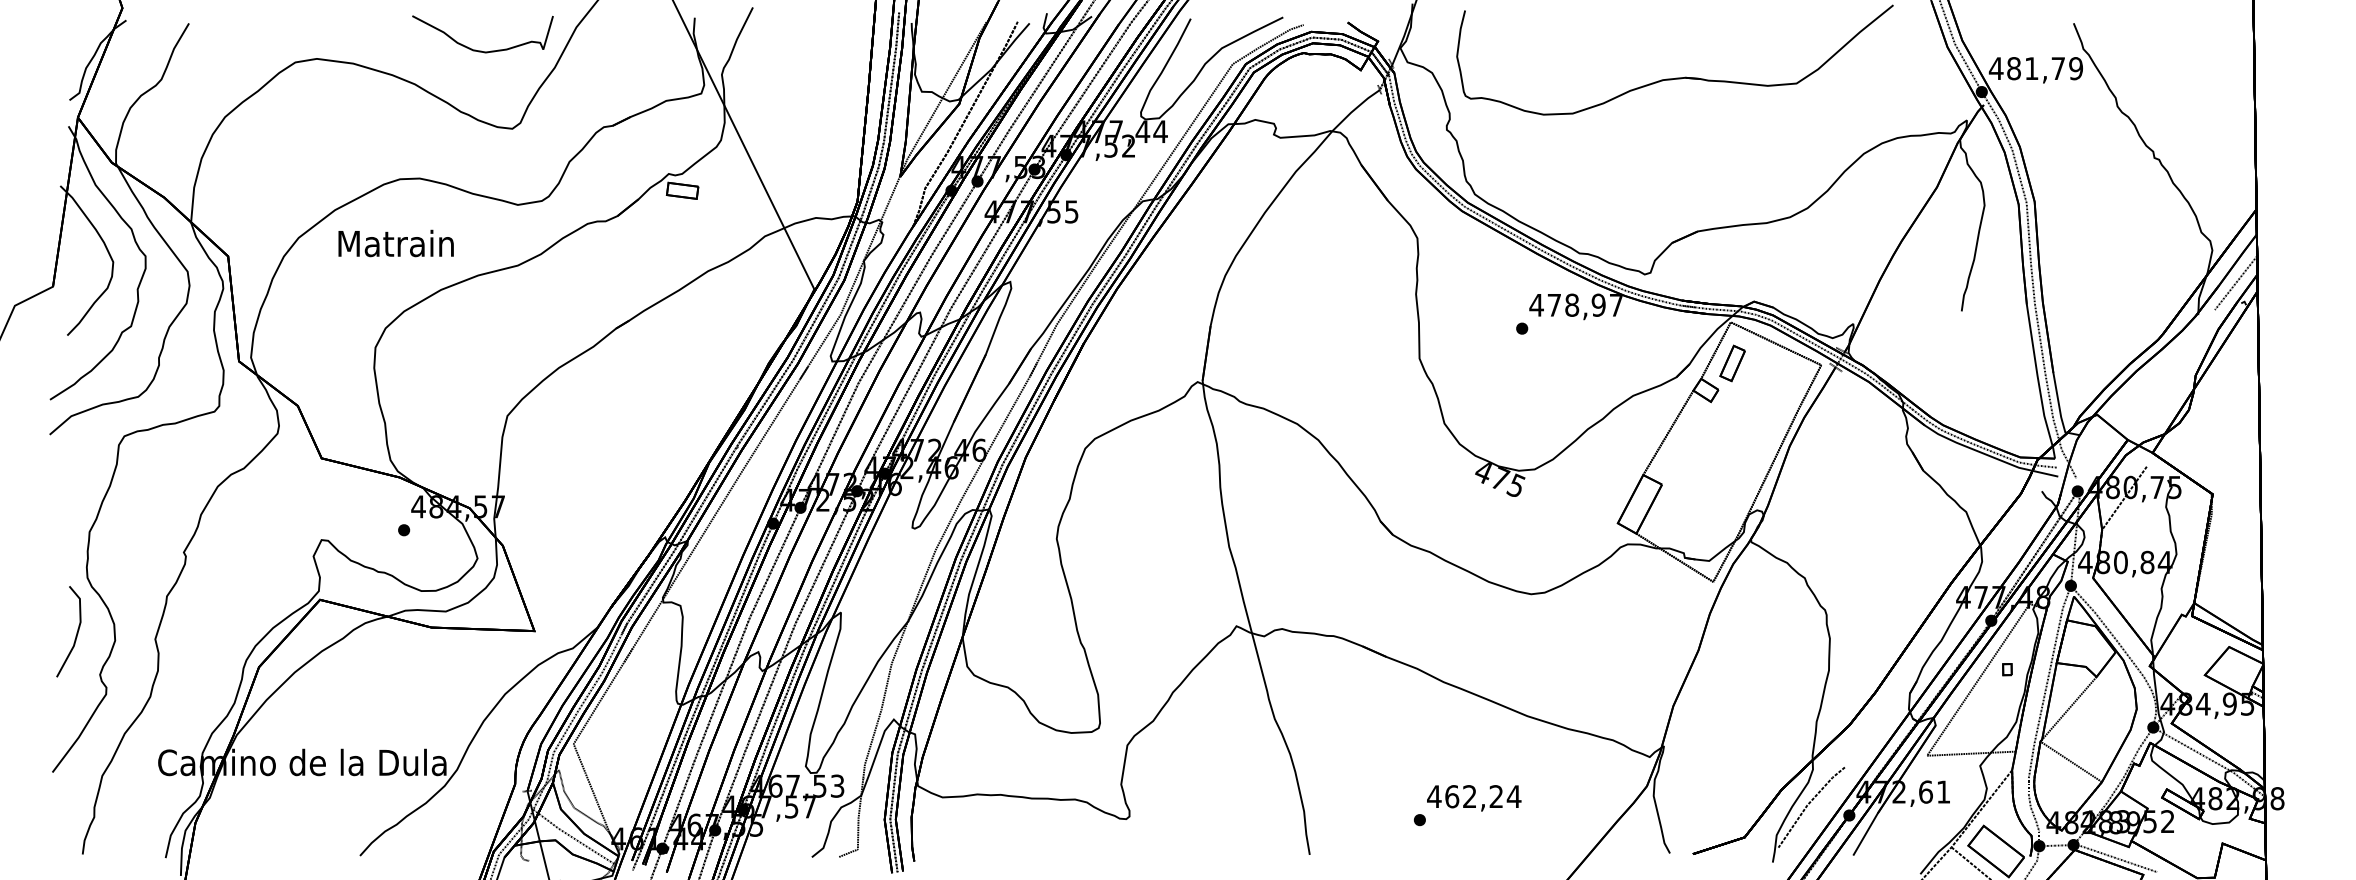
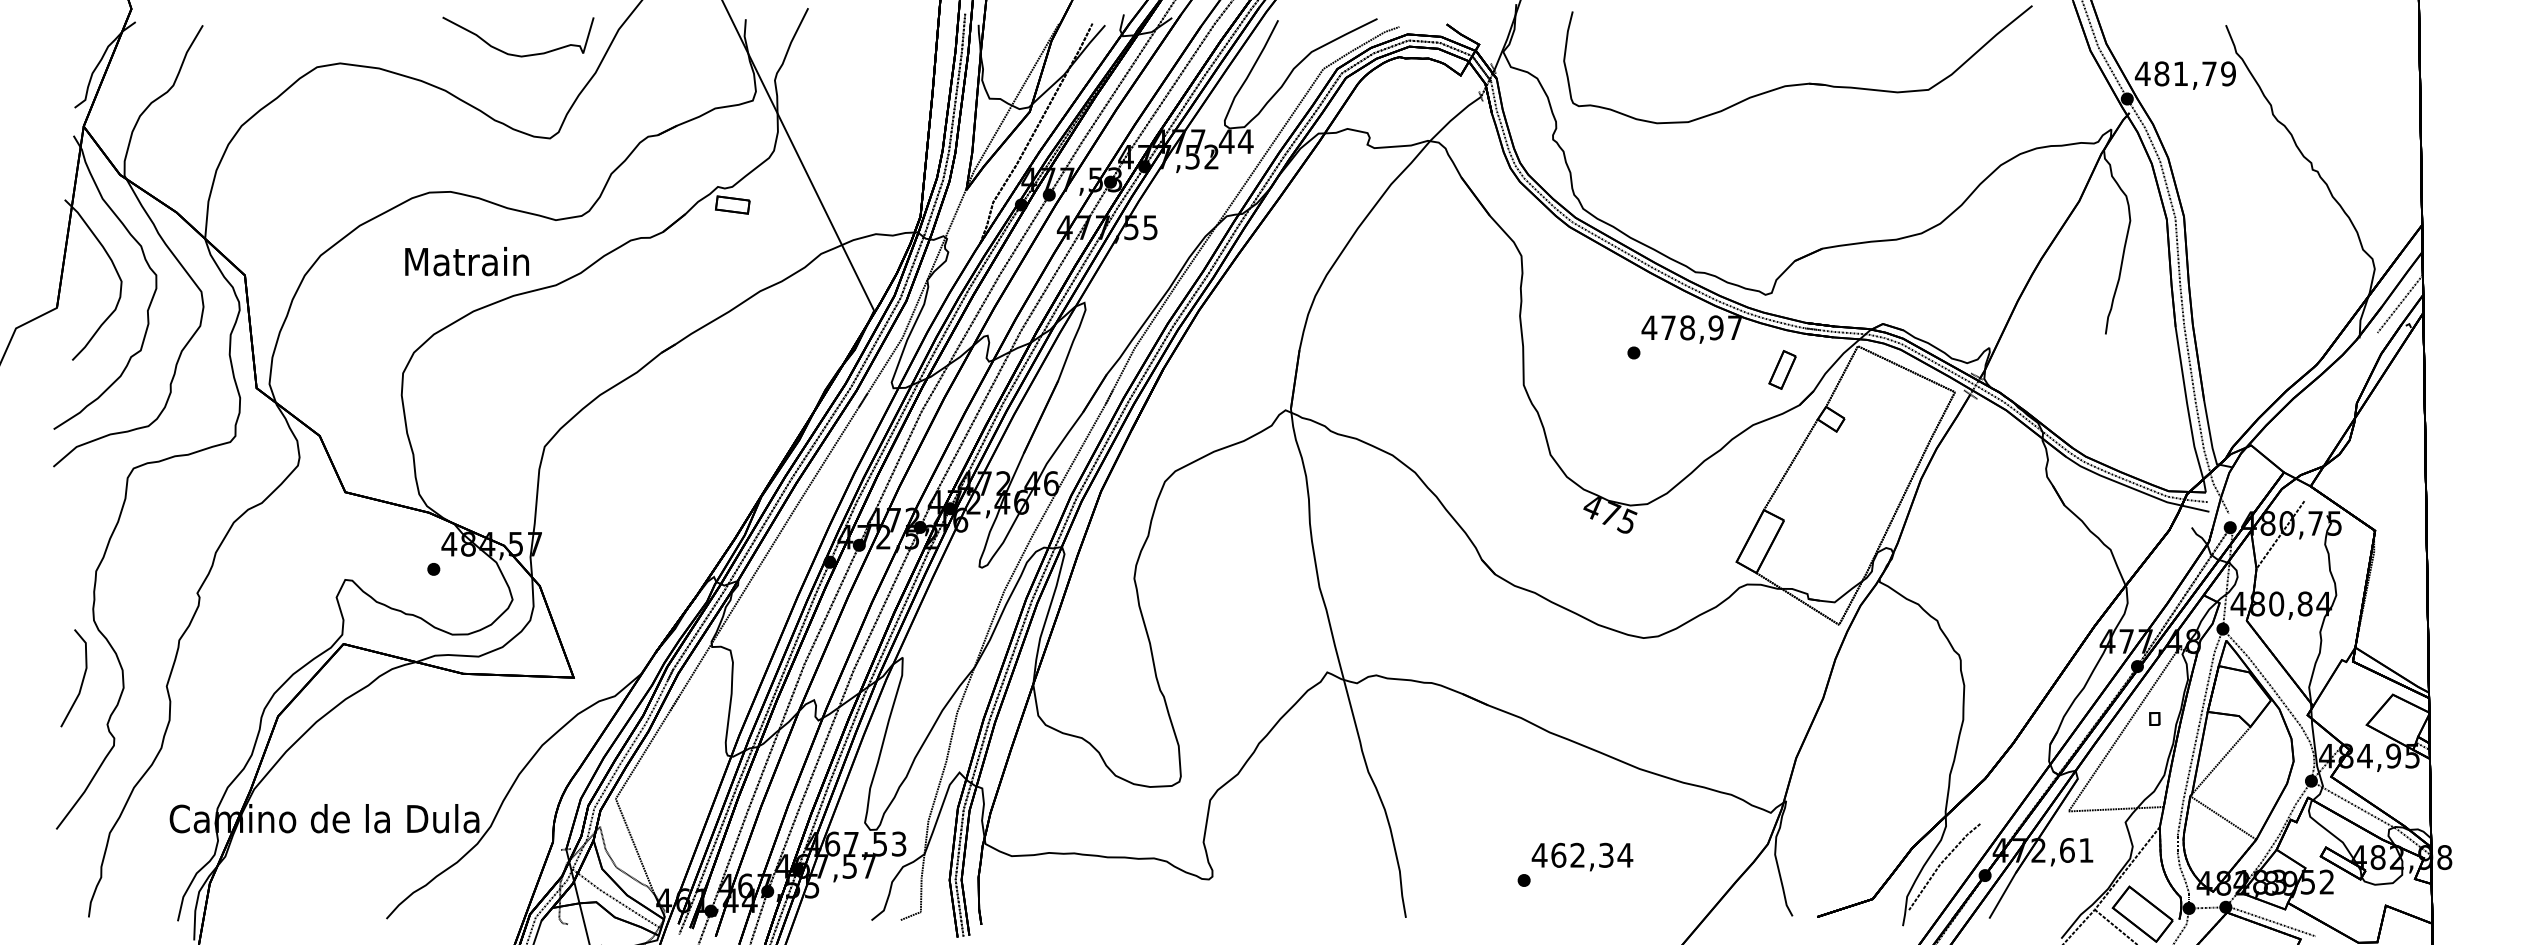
text: (395, 243) -> (466, 261), moved
part: (1732, 363) -> (1782, 369), moved
text: (1496, 796) -> (1606, 855), 462,24 -> 462,34

